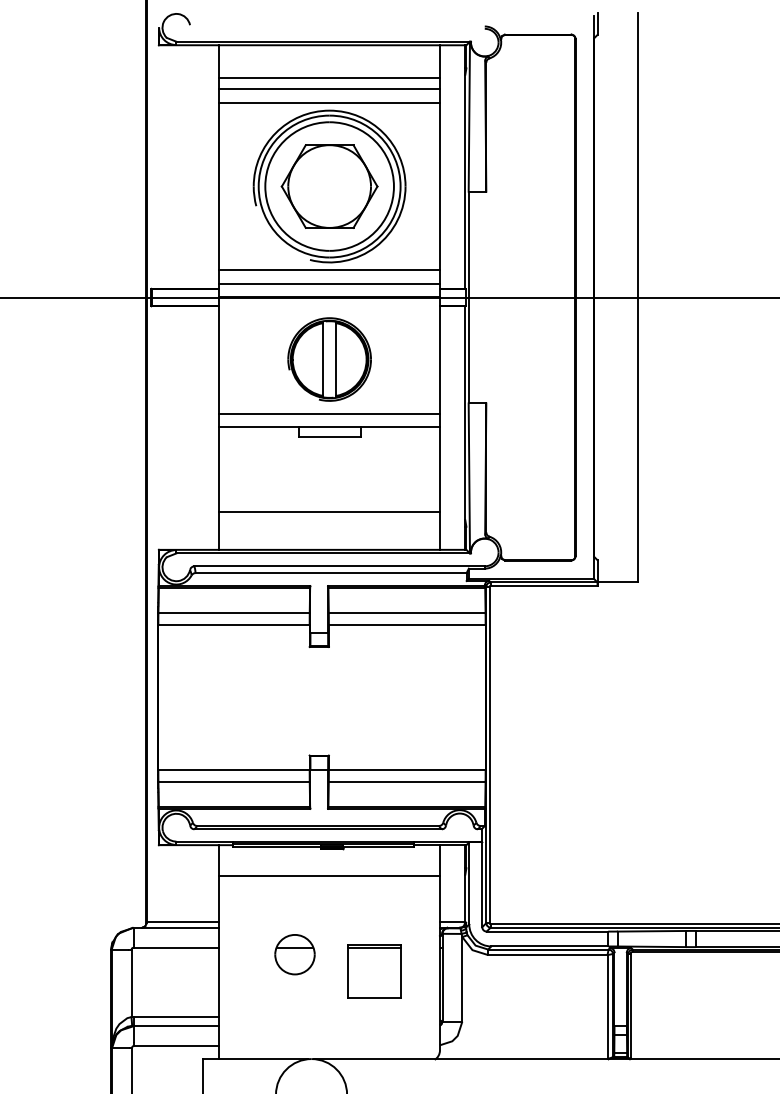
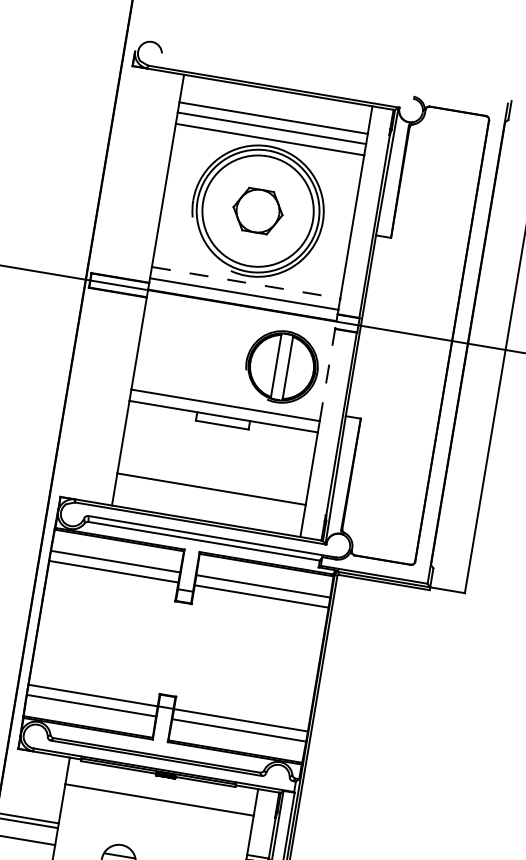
part: (329, 186) -> (257, 211), size x0.6
line: (330, 270) -> (246, 282), solid -> dashed
line: (439, 355) -> (327, 371), solid -> dashed
part: (329, 359) -> (281, 366), moved

